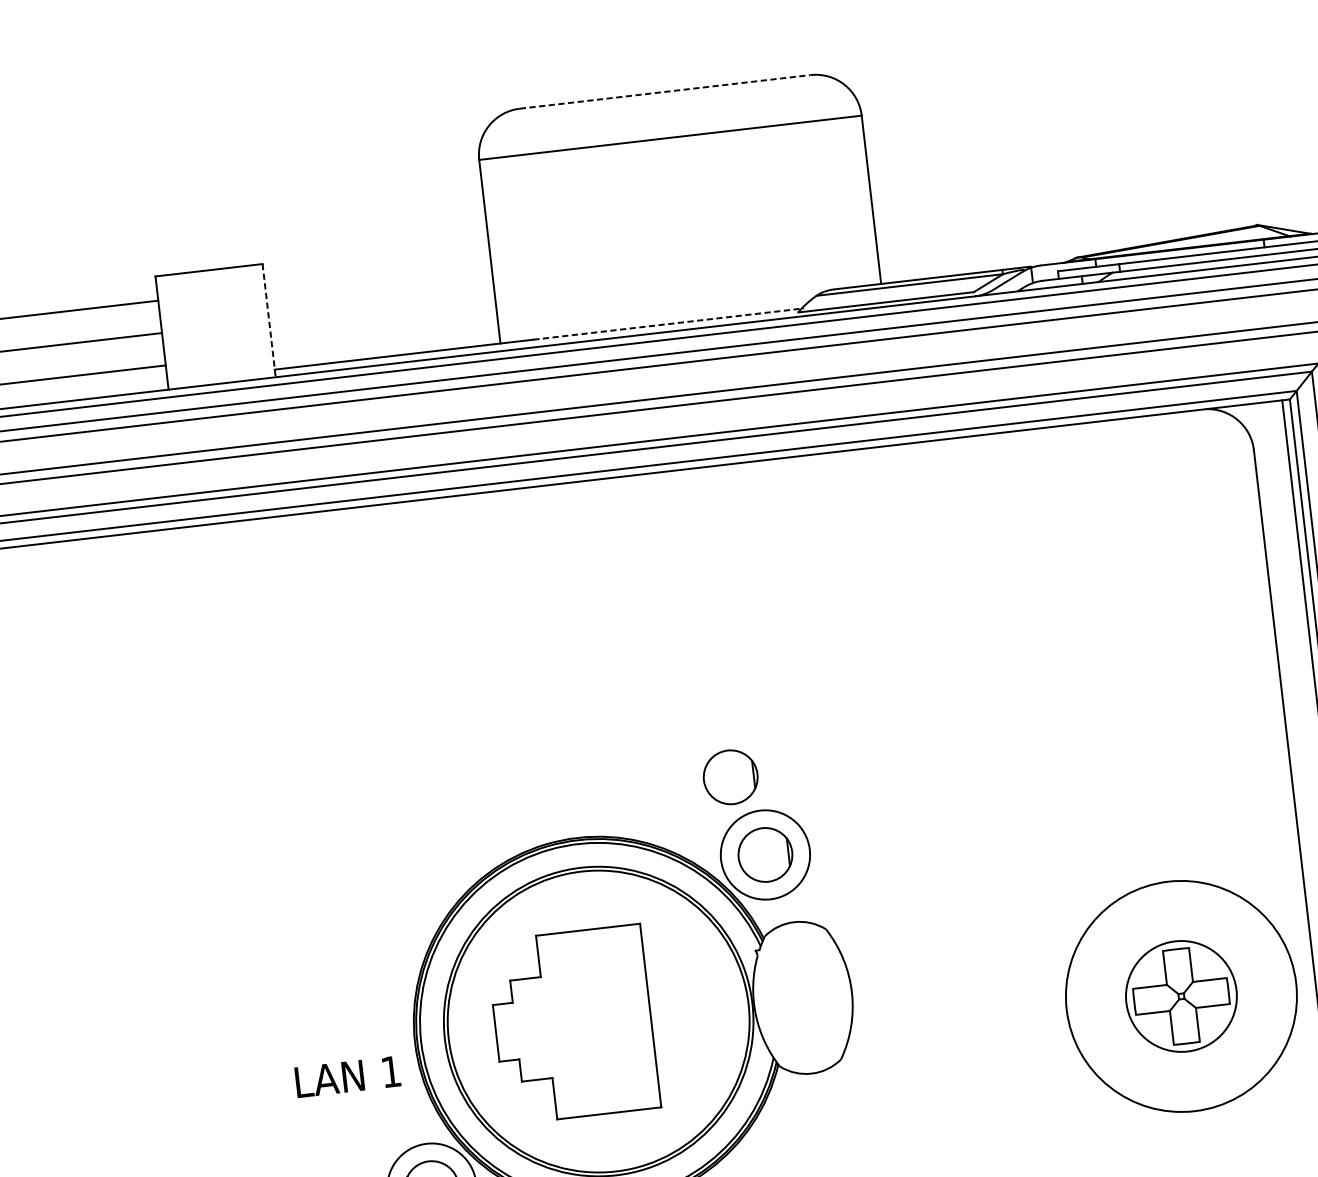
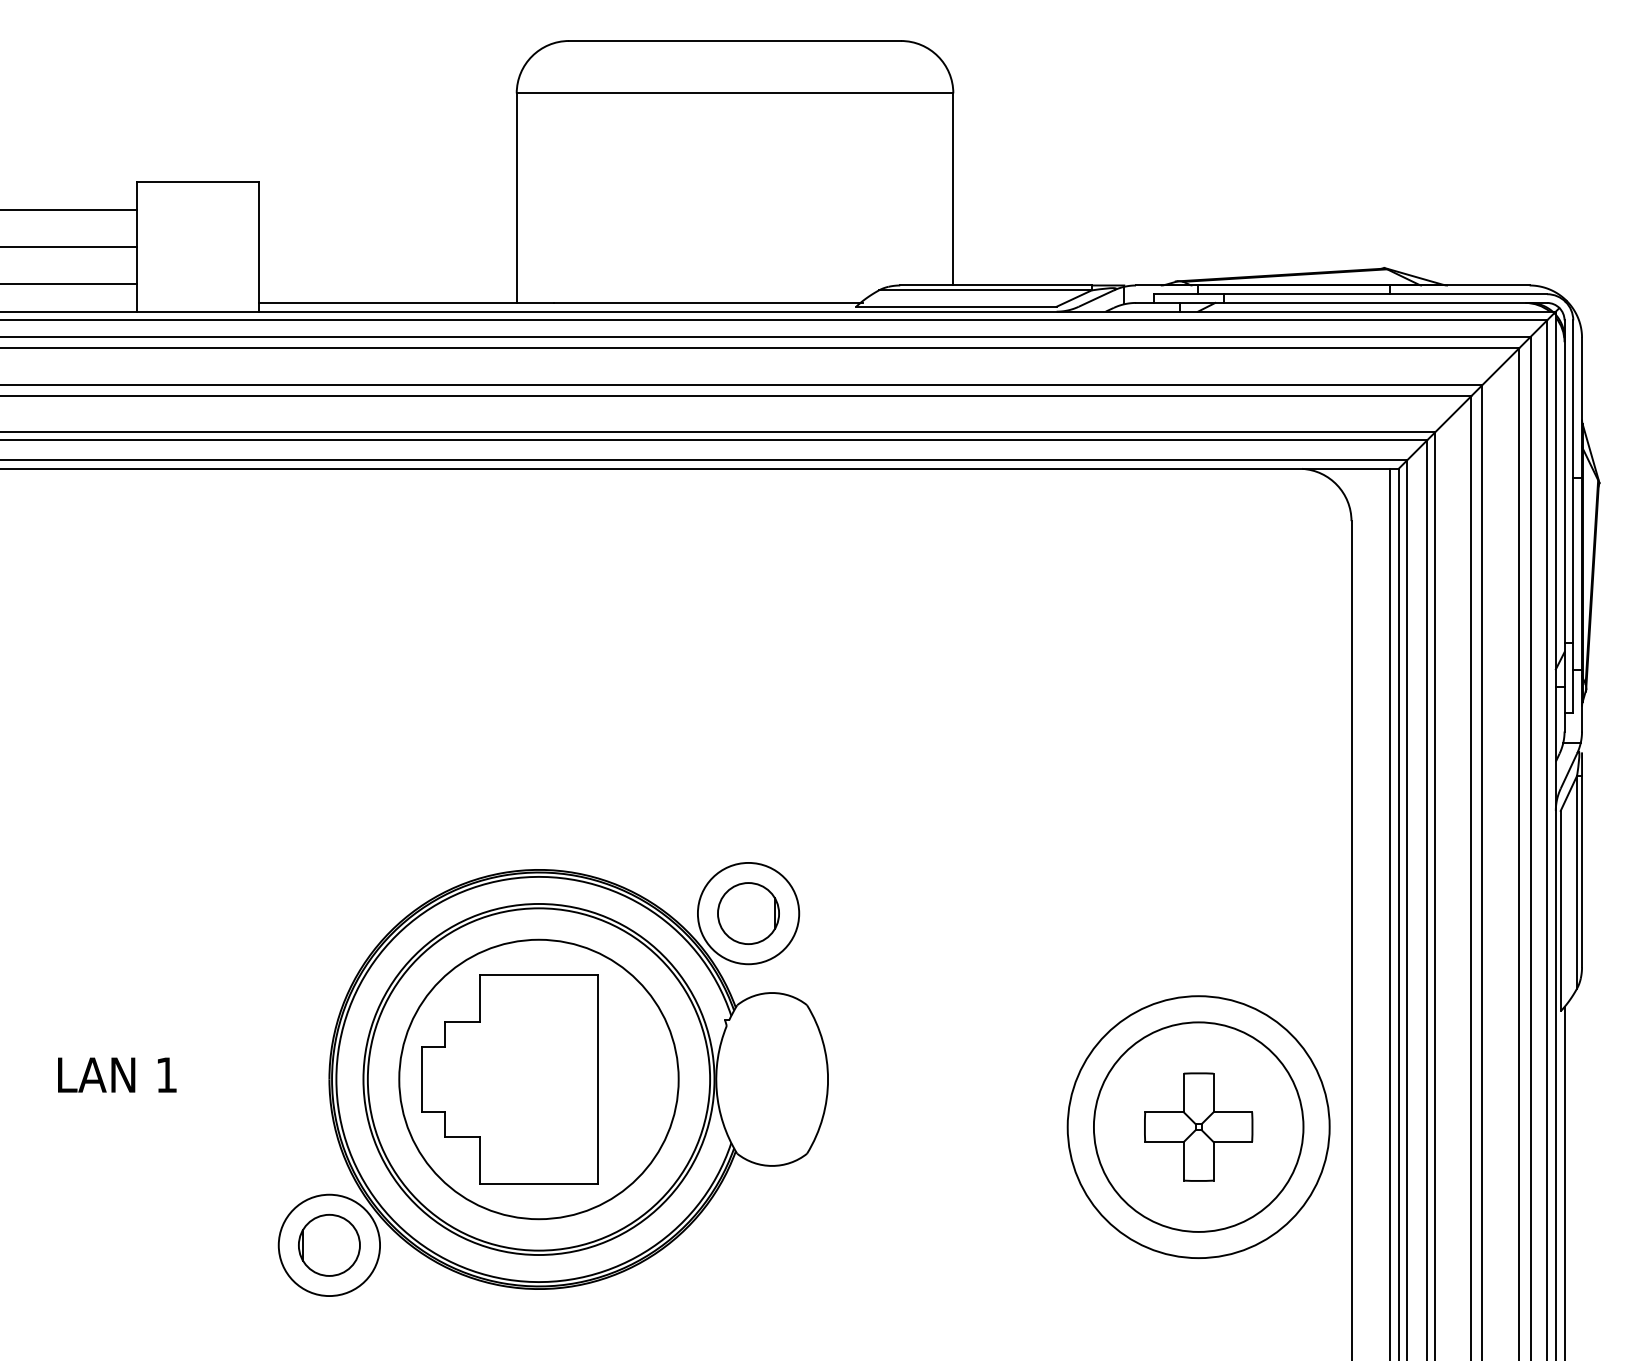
line: (665, 91) -> (735, 40), dashed -> solid
line: (269, 321) -> (259, 247), dashed -> solid
line: (668, 323) -> (708, 302), dashed -> solid
part: (730, 777) -> (719, 821), removed
circle: (1181, 995) -> (1198, 1126), size x1.67
circle: (598, 1021) -> (538, 1079), added
text: (348, 1076) -> (117, 1074), moved

